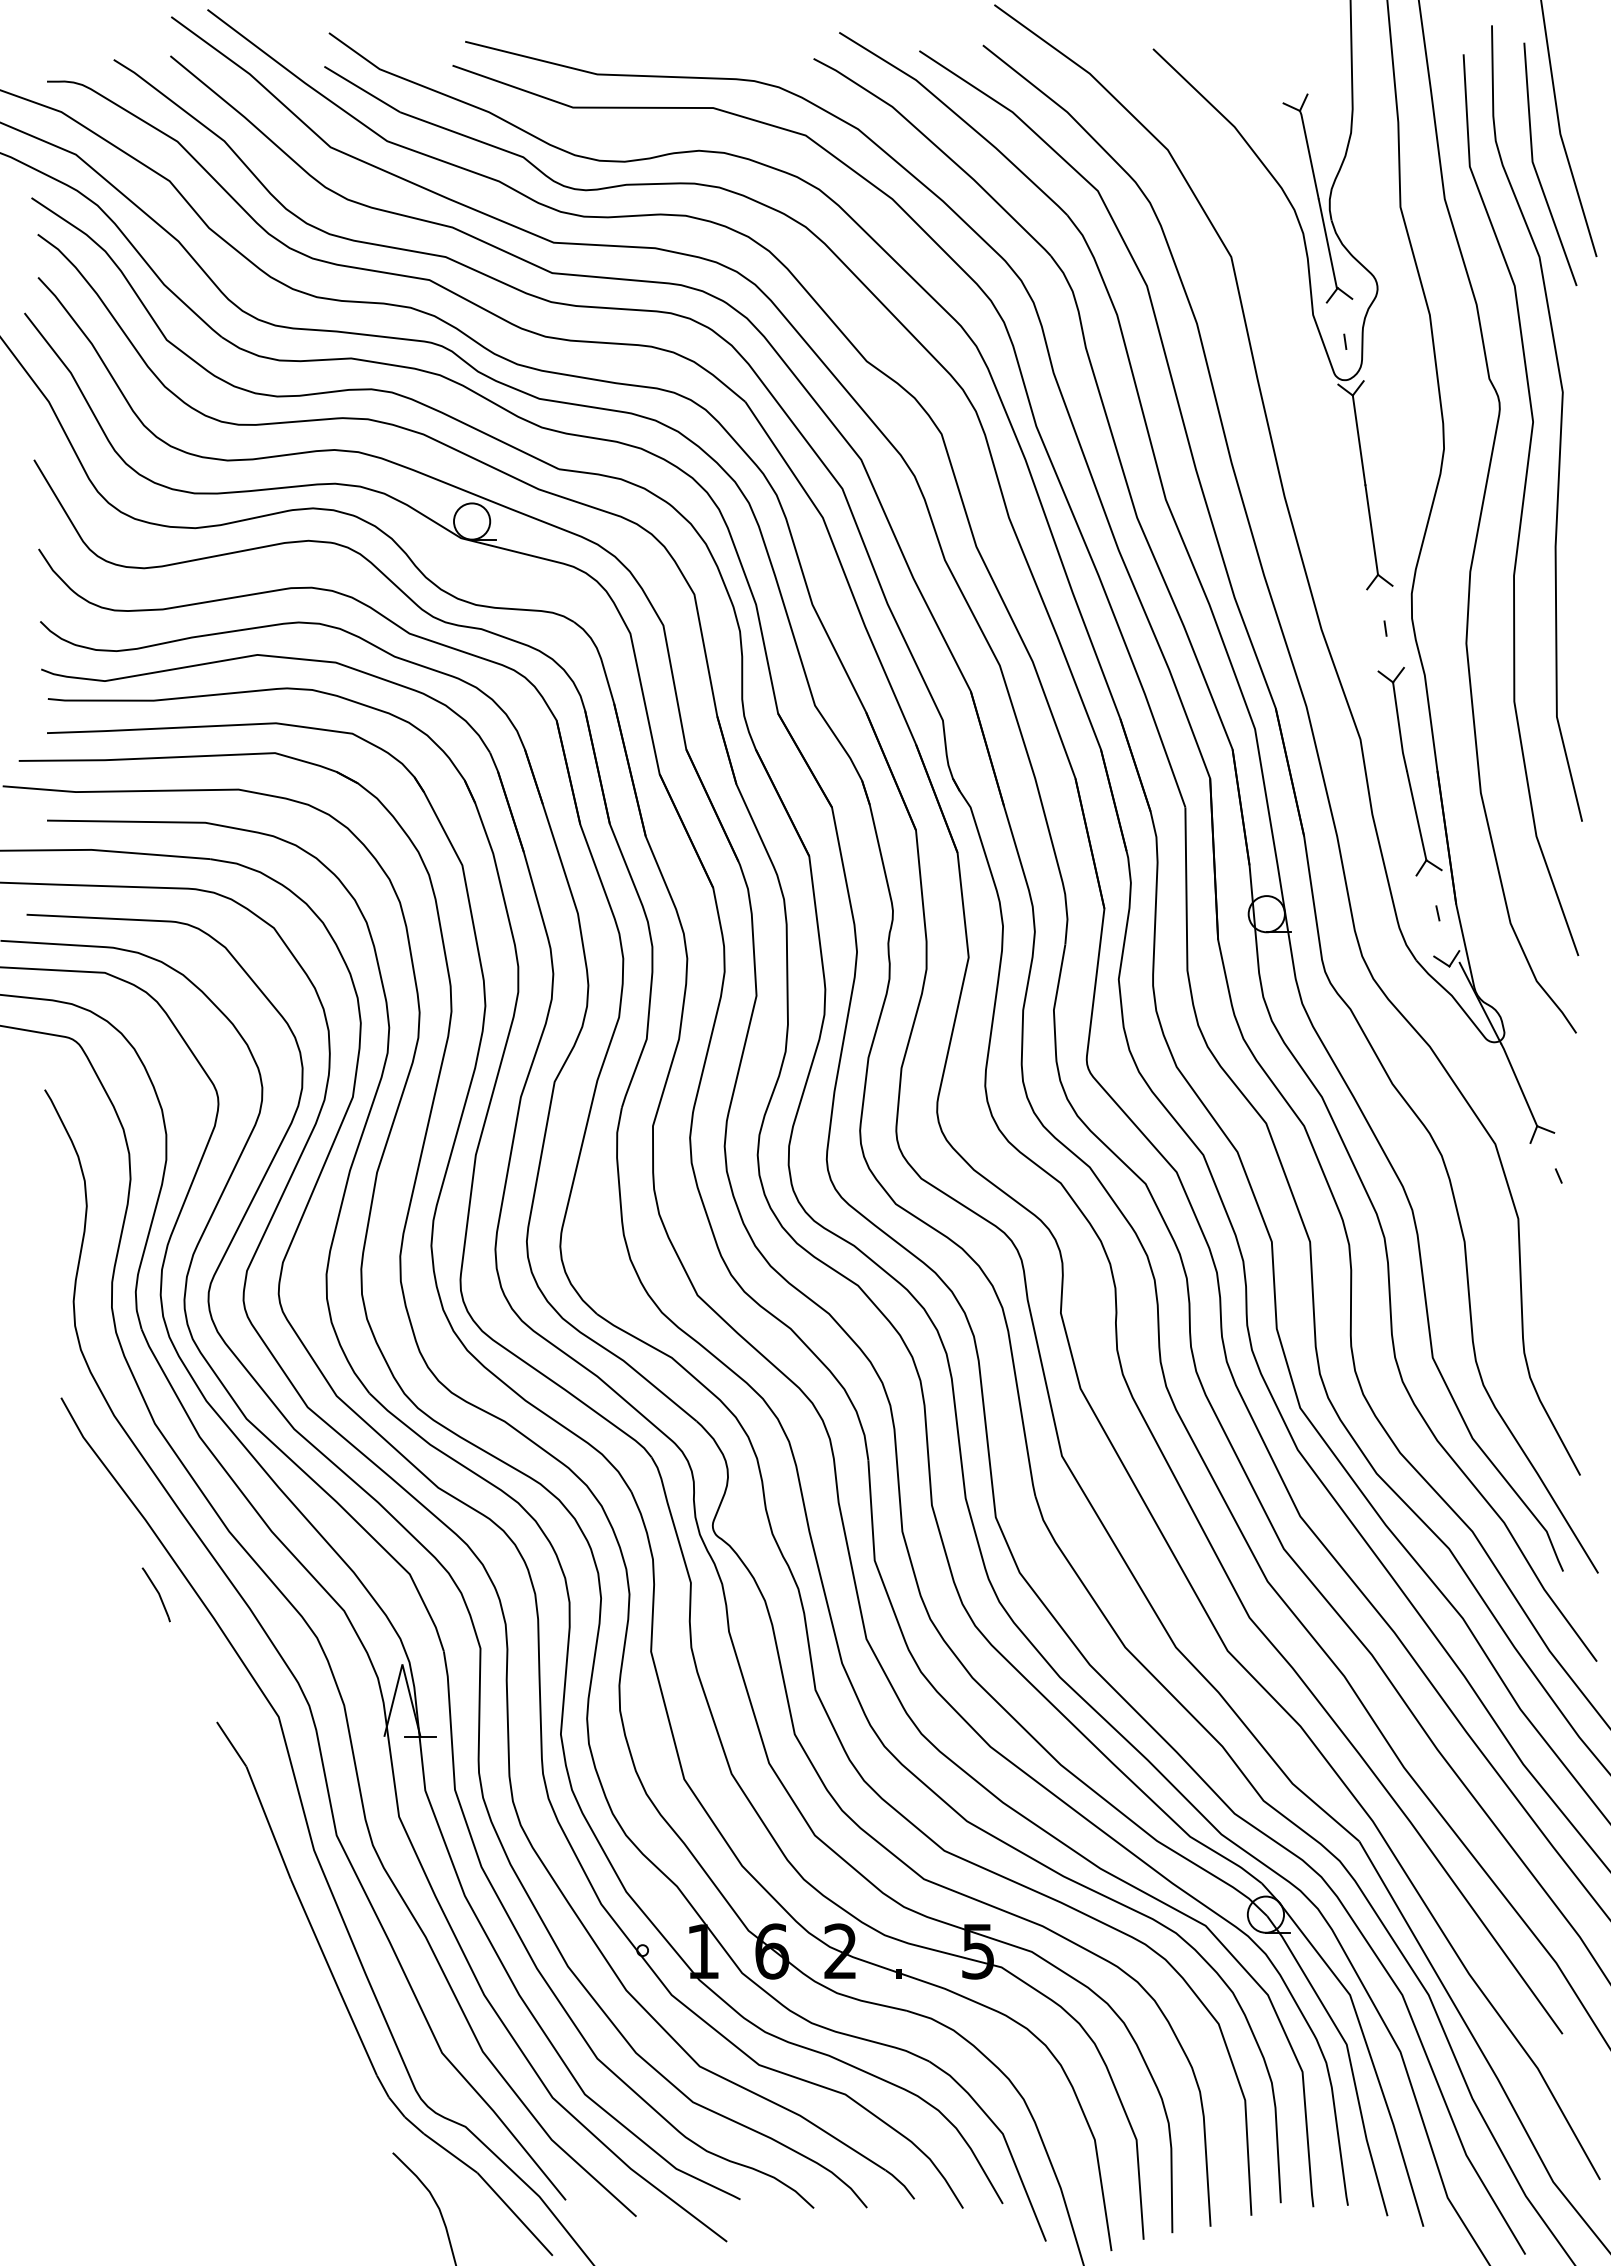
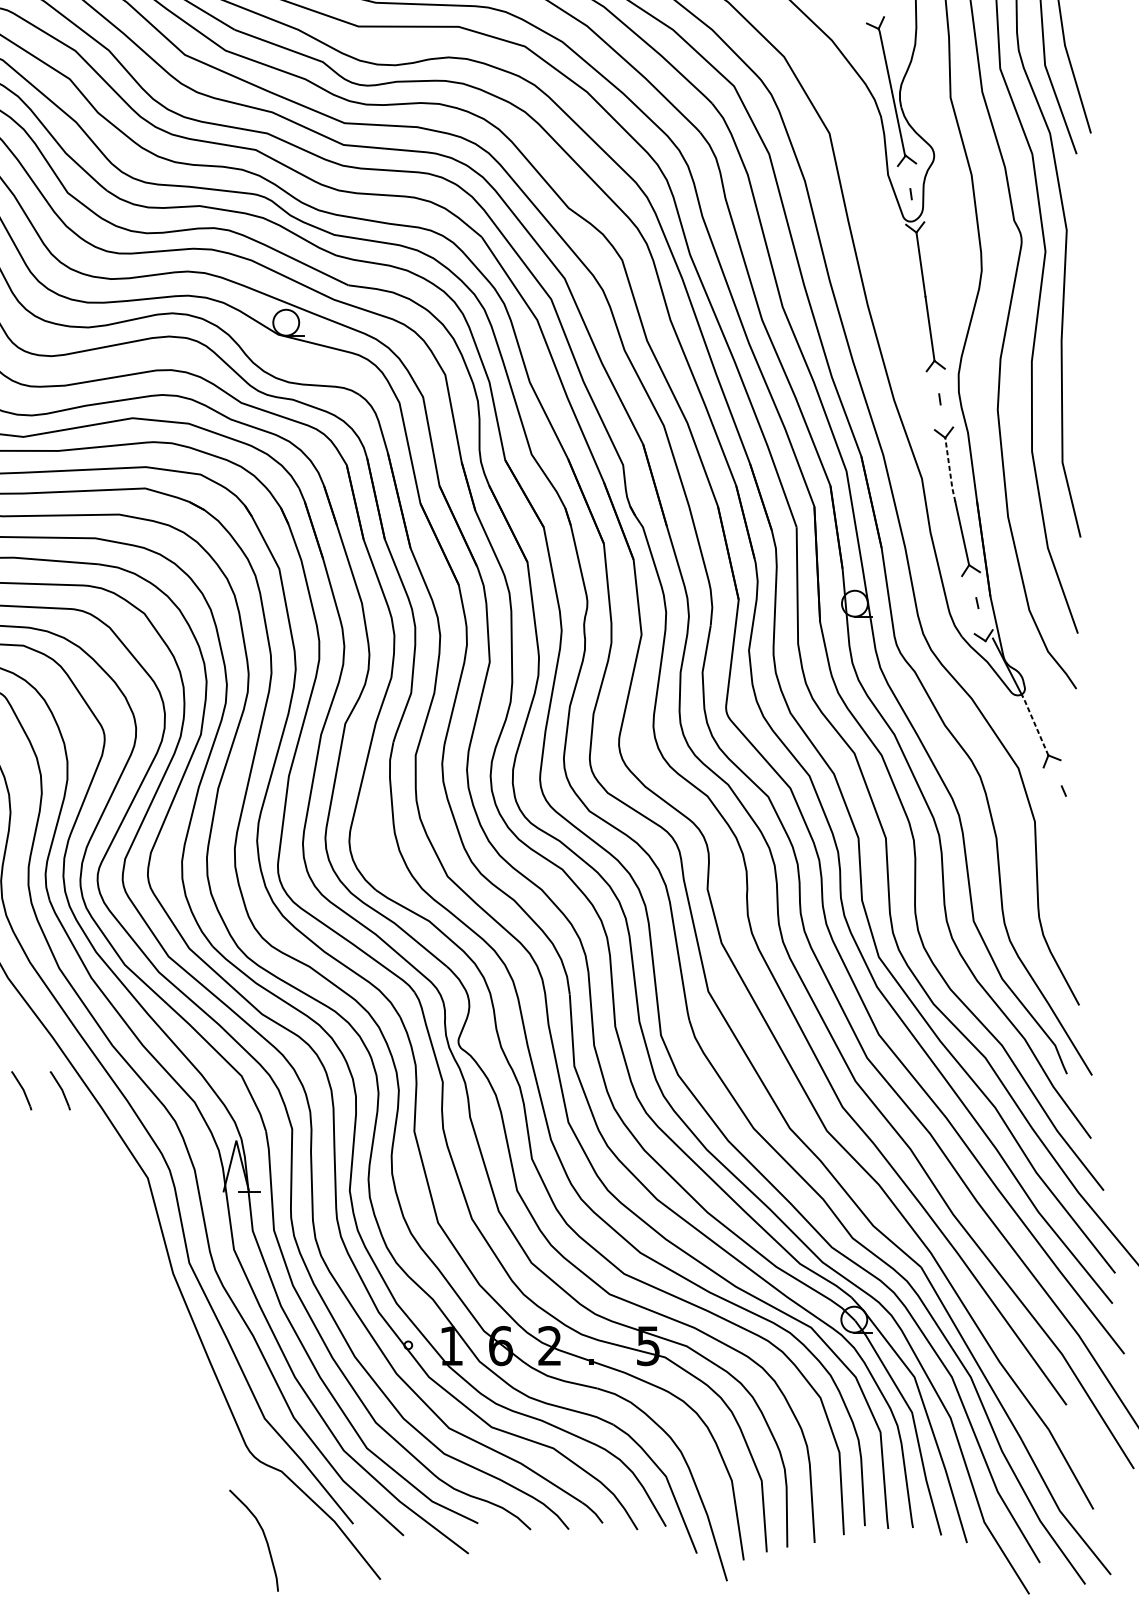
line: (1399, 727) -> (949, 470), solid -> dashed
line: (1518, 1083) -> (1035, 724), solid -> dashed
part: (101, 1594) -> (21, 1090), added
part: (345, 2001) -> (195, 1381), removed

